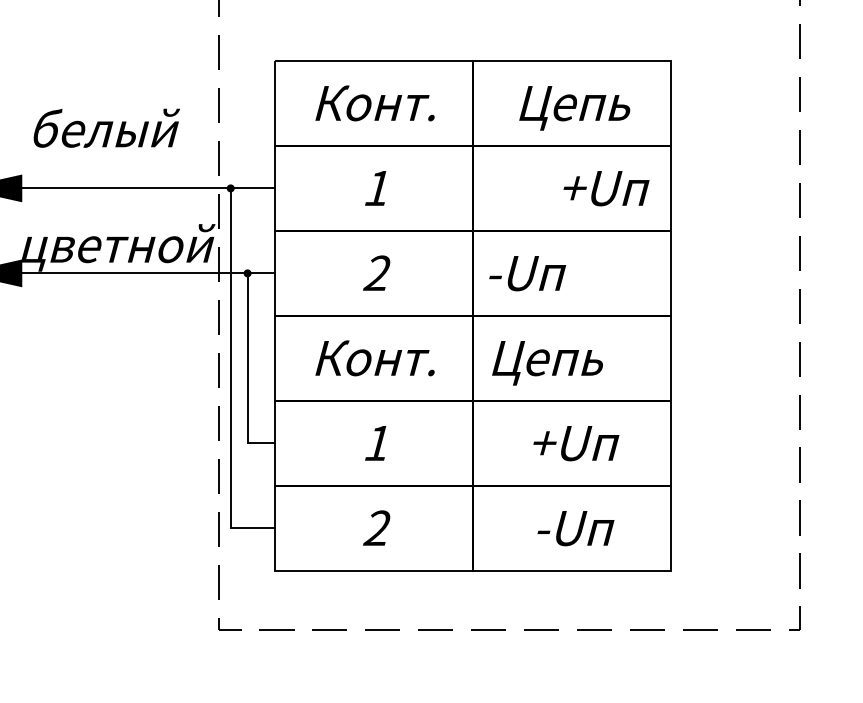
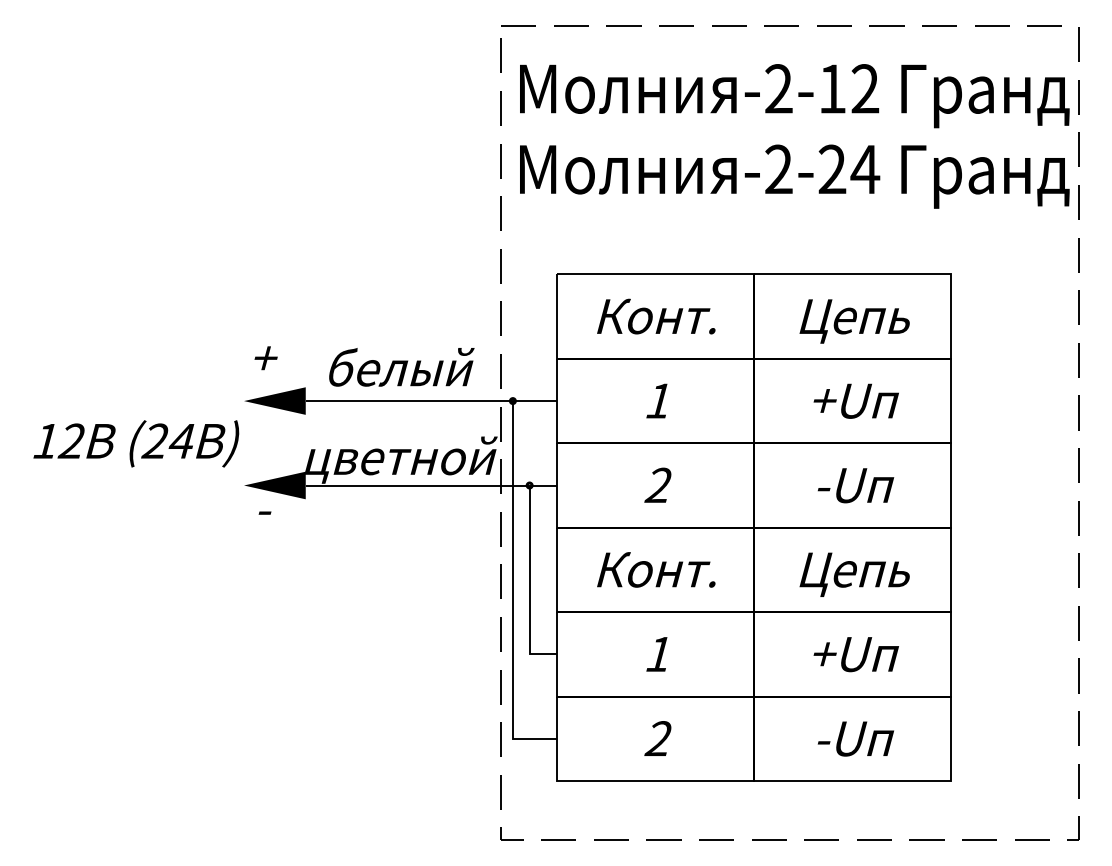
text: (106, 128) -> (401, 367), moved
text: (605, 187) -> (855, 400), moved
text: (527, 273) -> (855, 485), moved
text: (547, 362) -> (854, 574), moved

